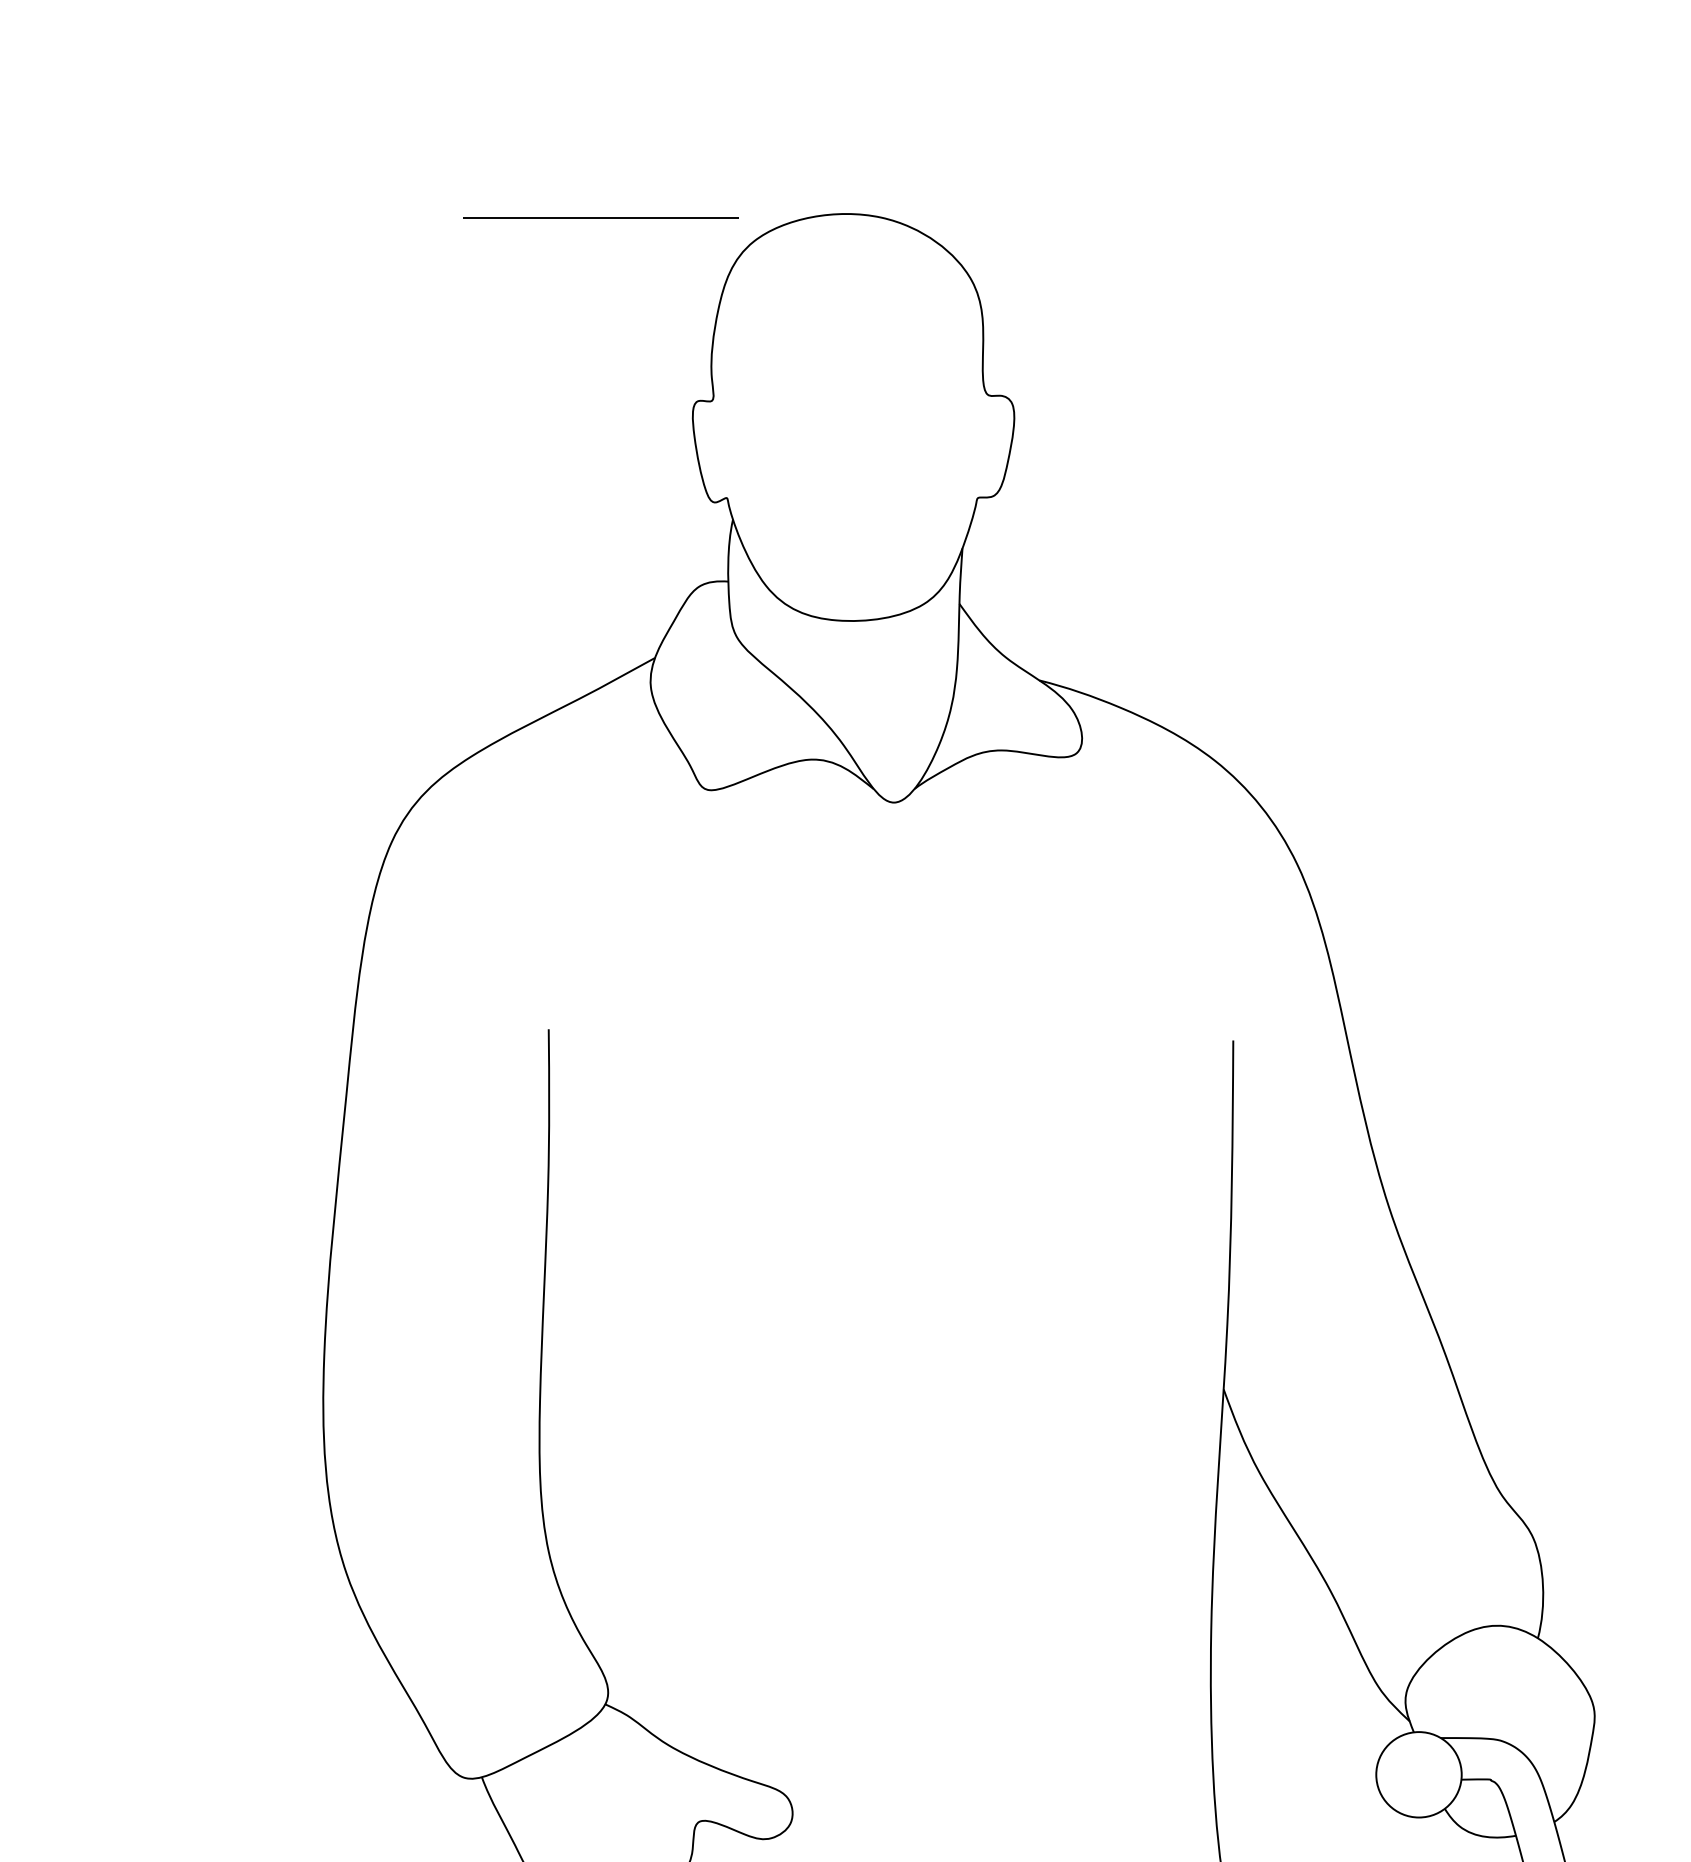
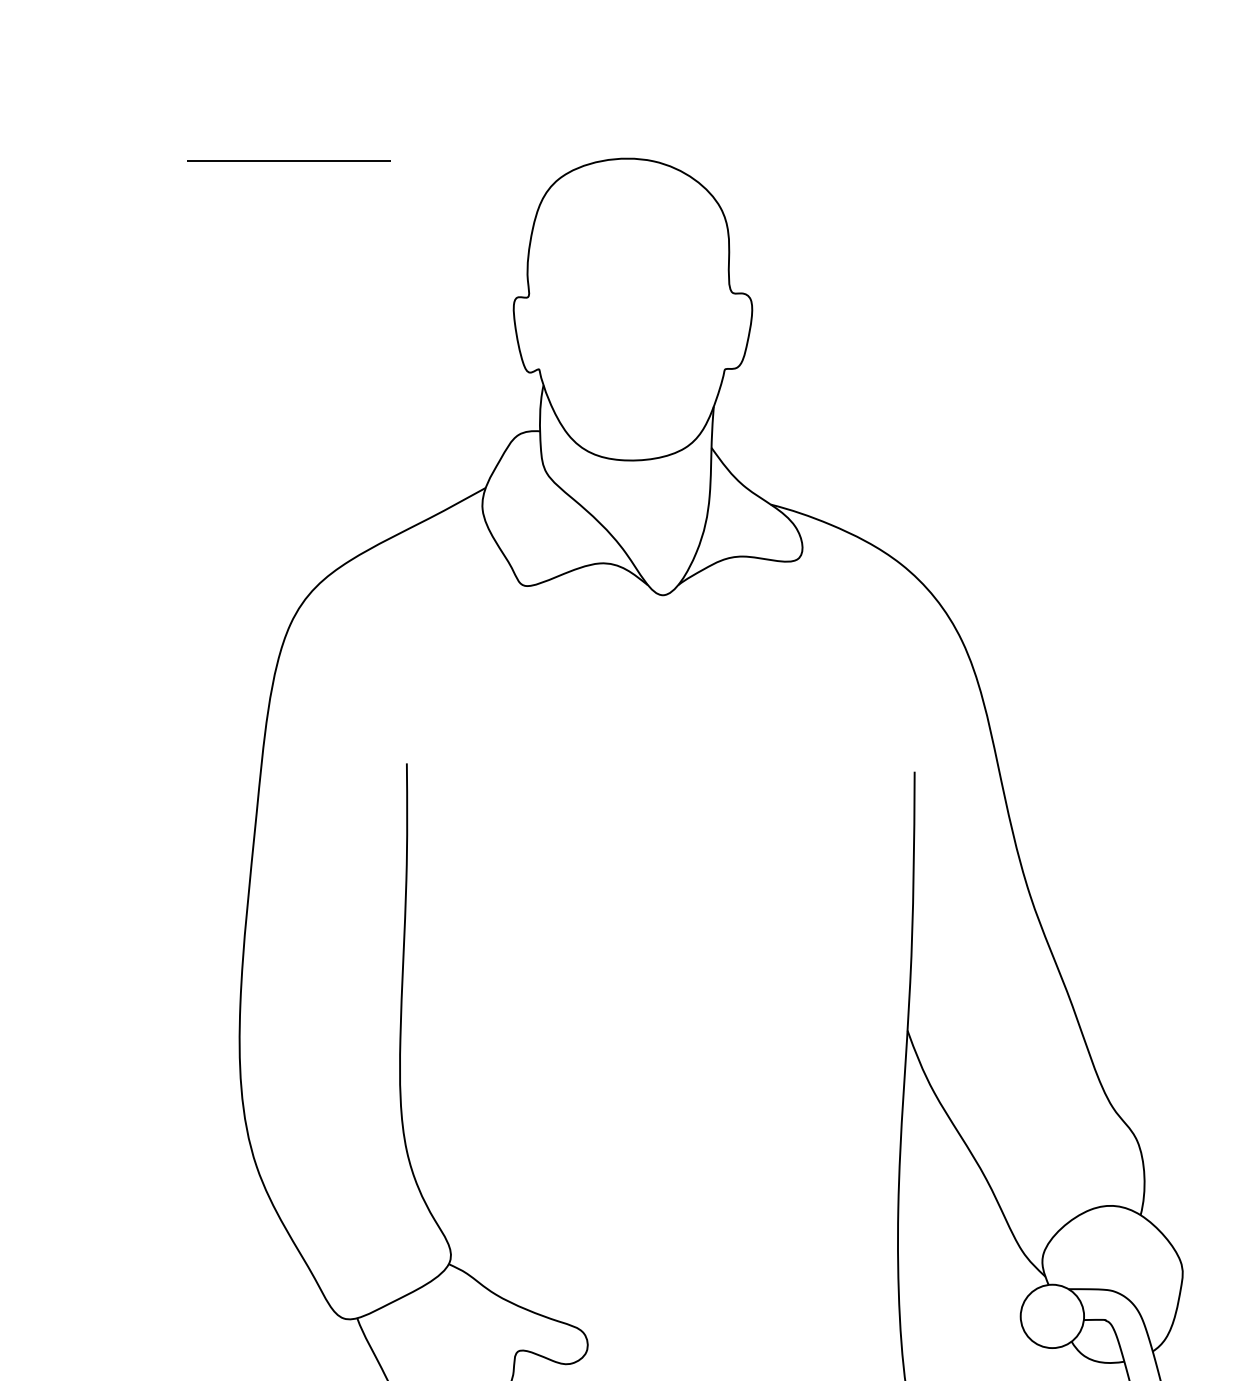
line: (600, 217) -> (288, 161), moved

